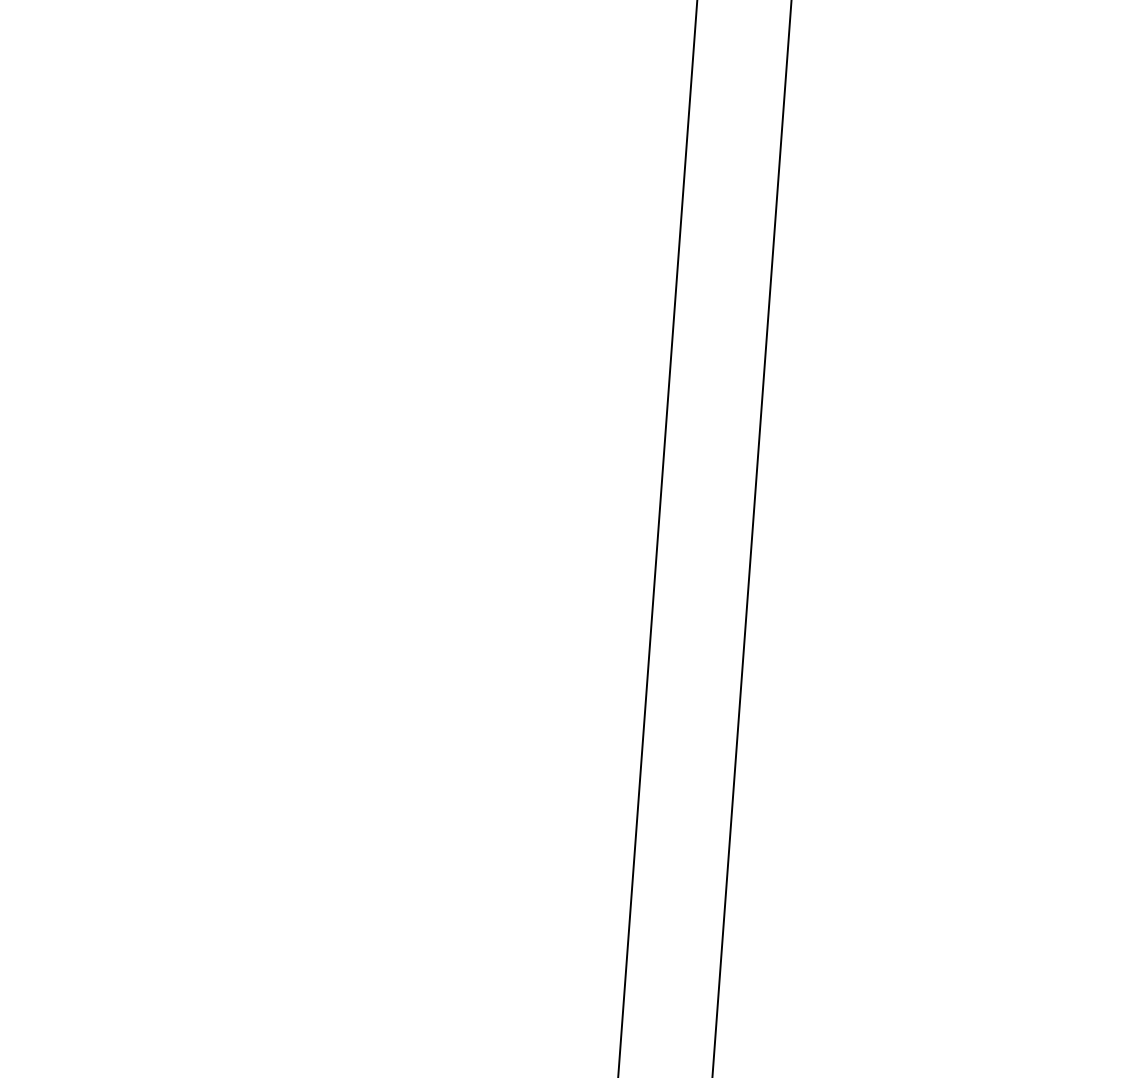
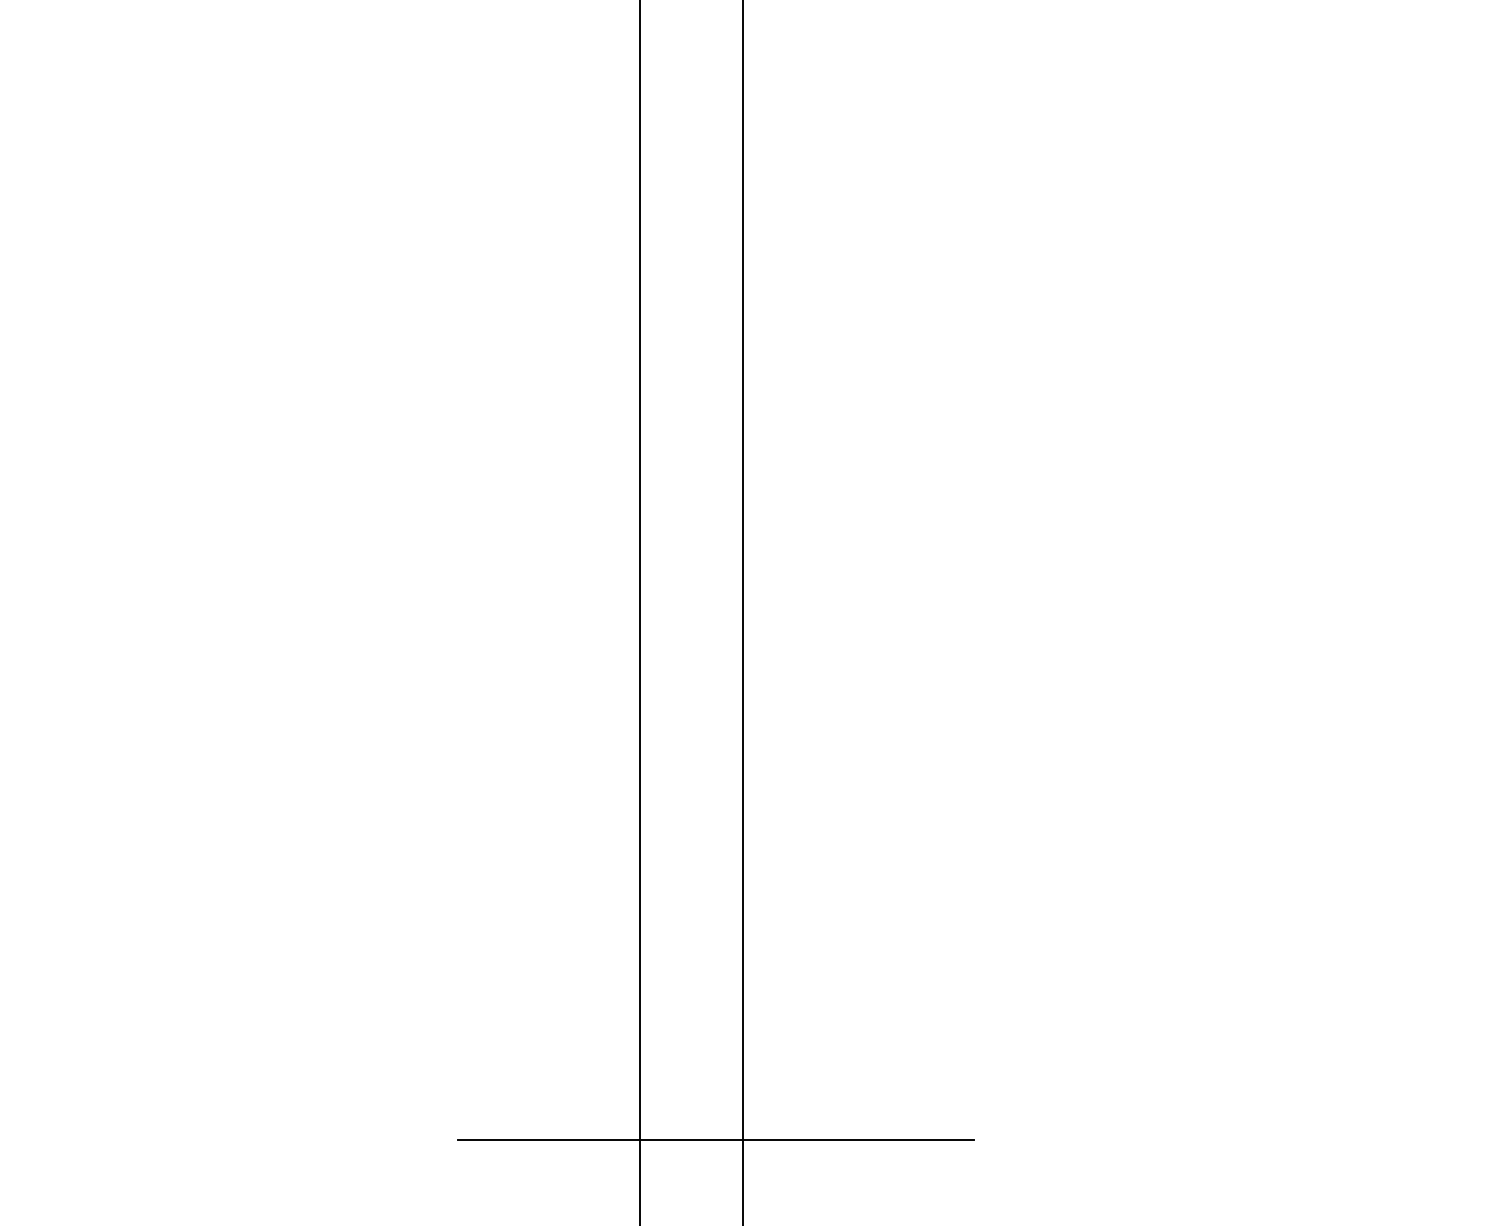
line: (694, 986) -> (715, 1139), added

